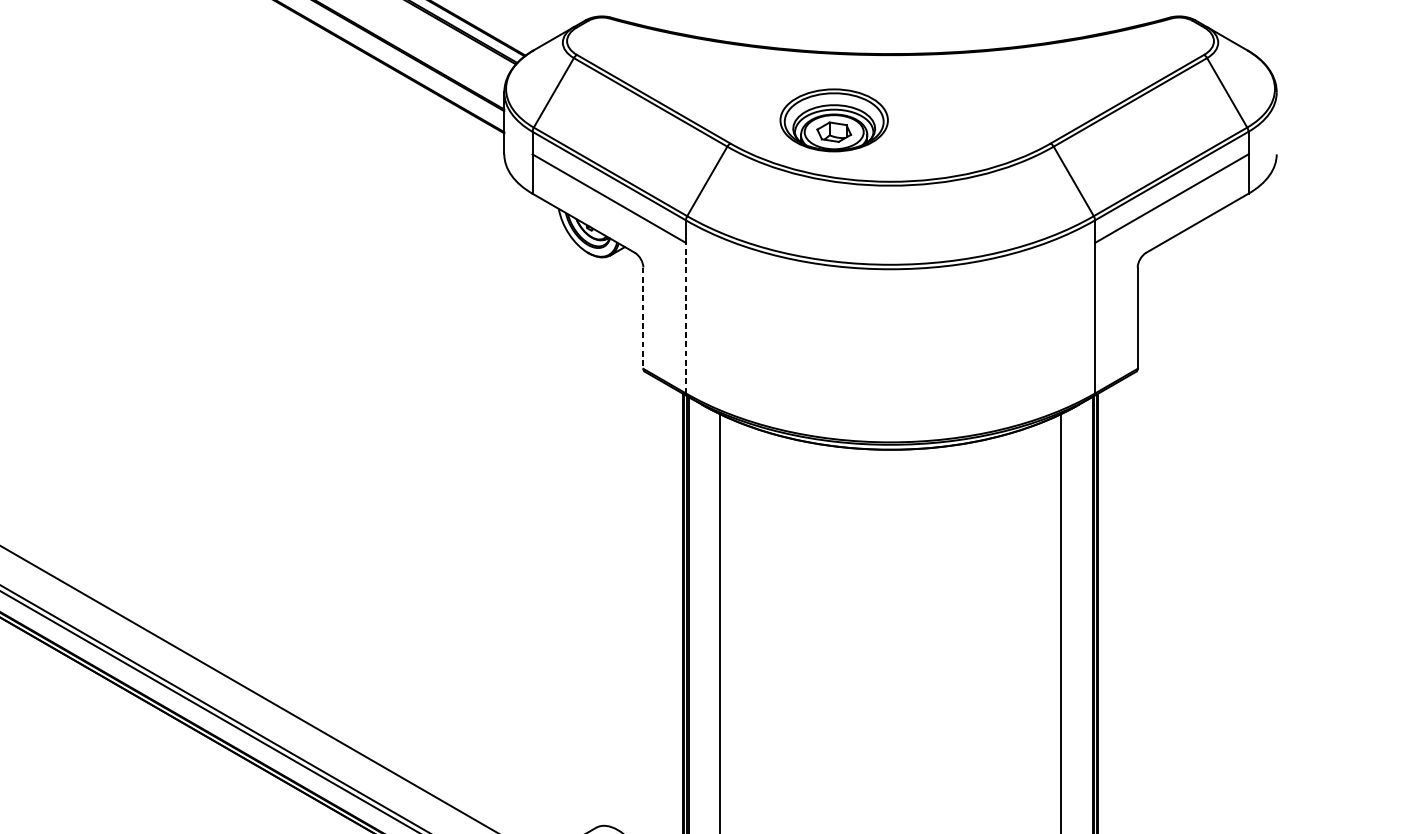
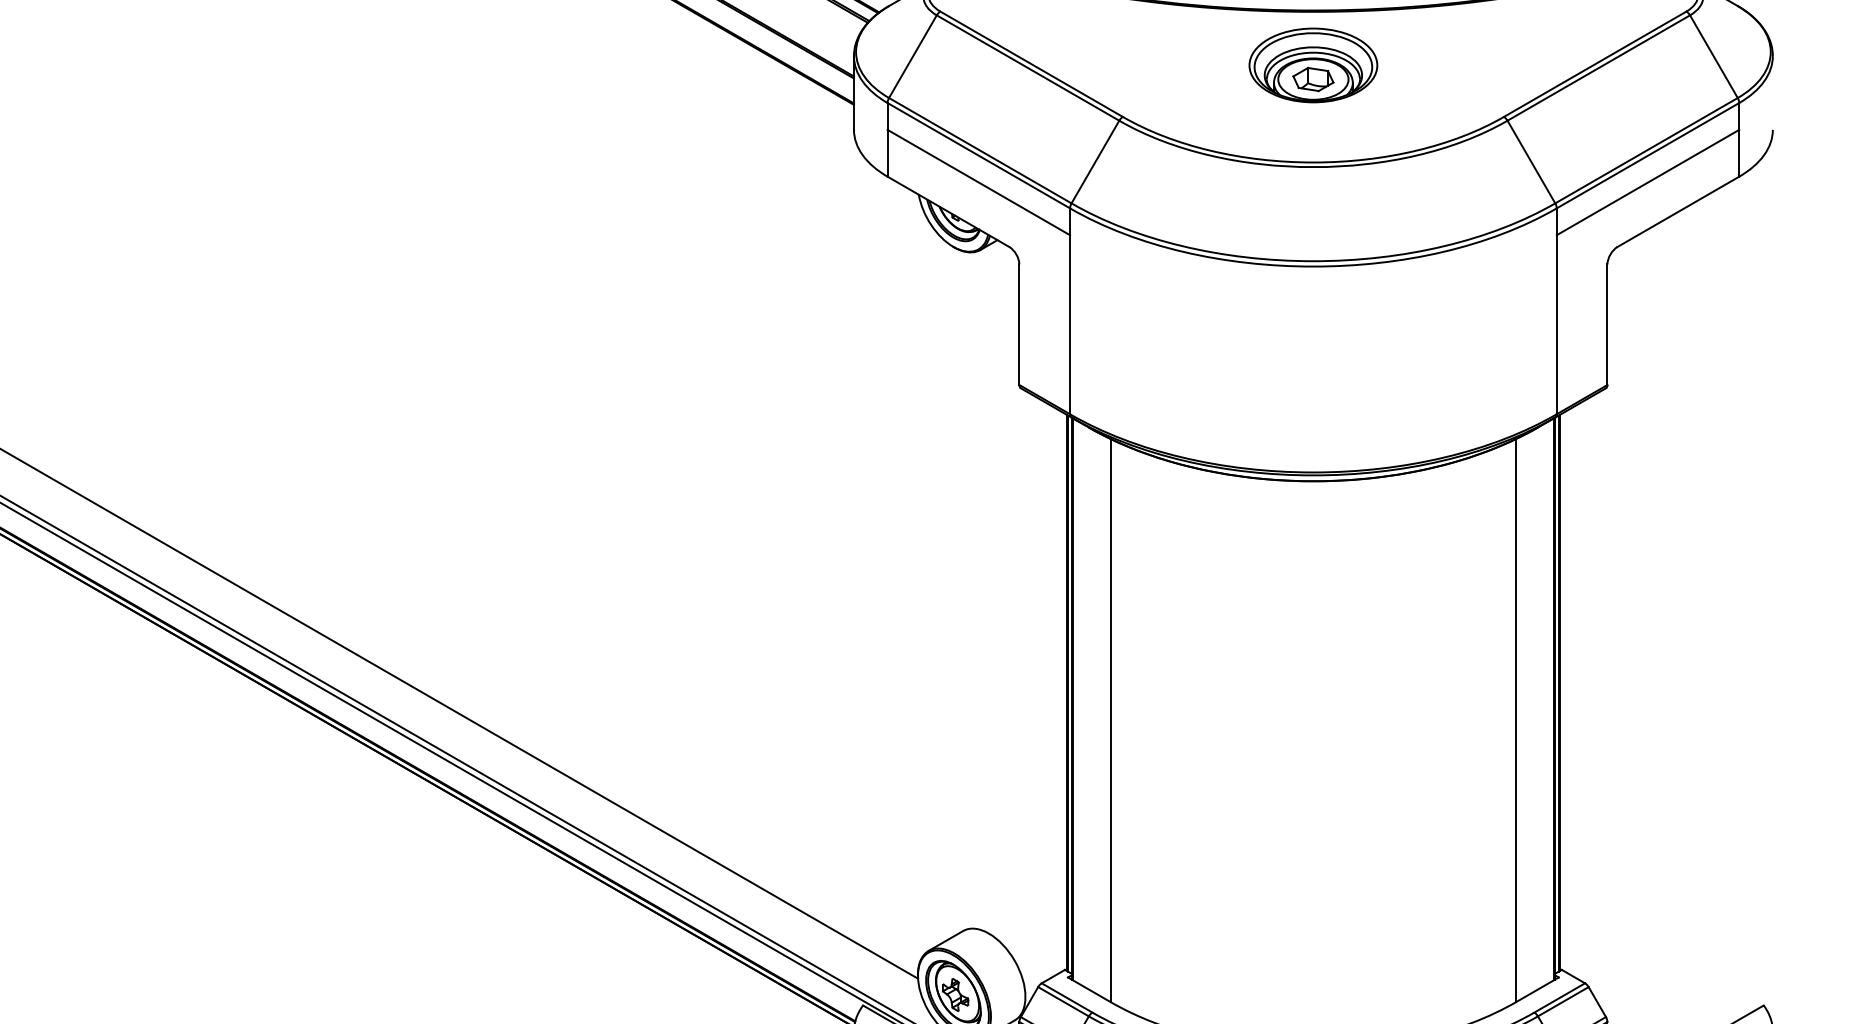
part: (834, 120) -> (1313, 65), moved
line: (686, 317) -> (1070, 324), dashed -> solid
line: (643, 318) -> (1019, 325), dashed -> solid

